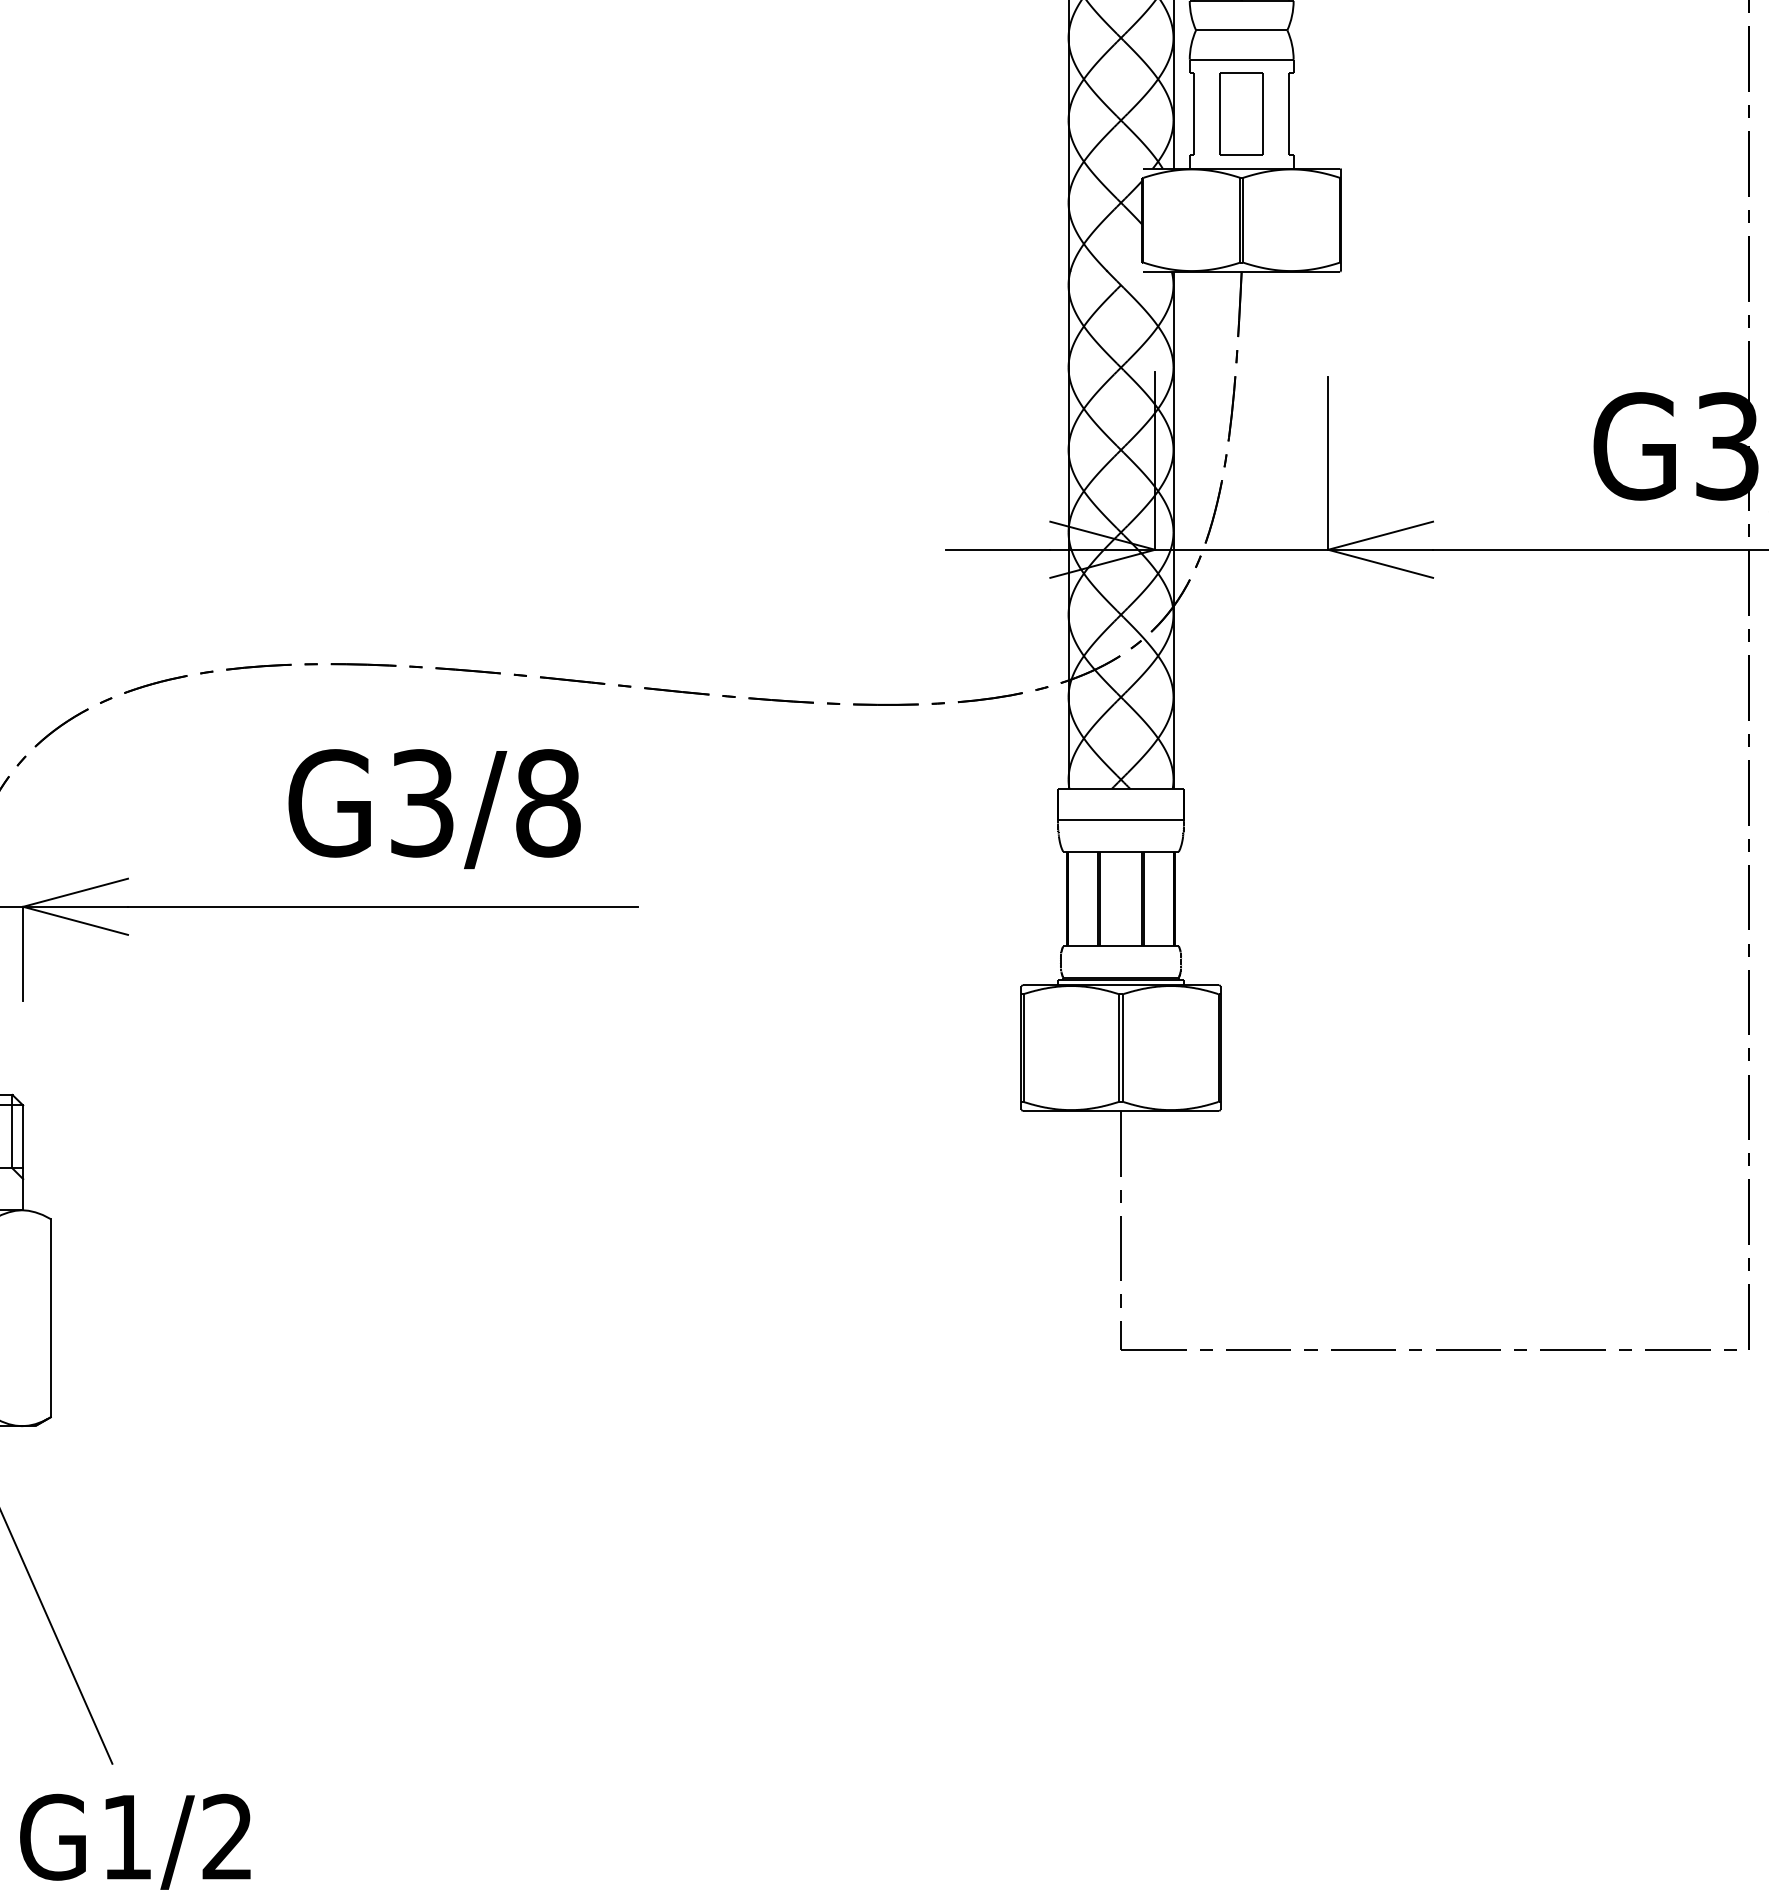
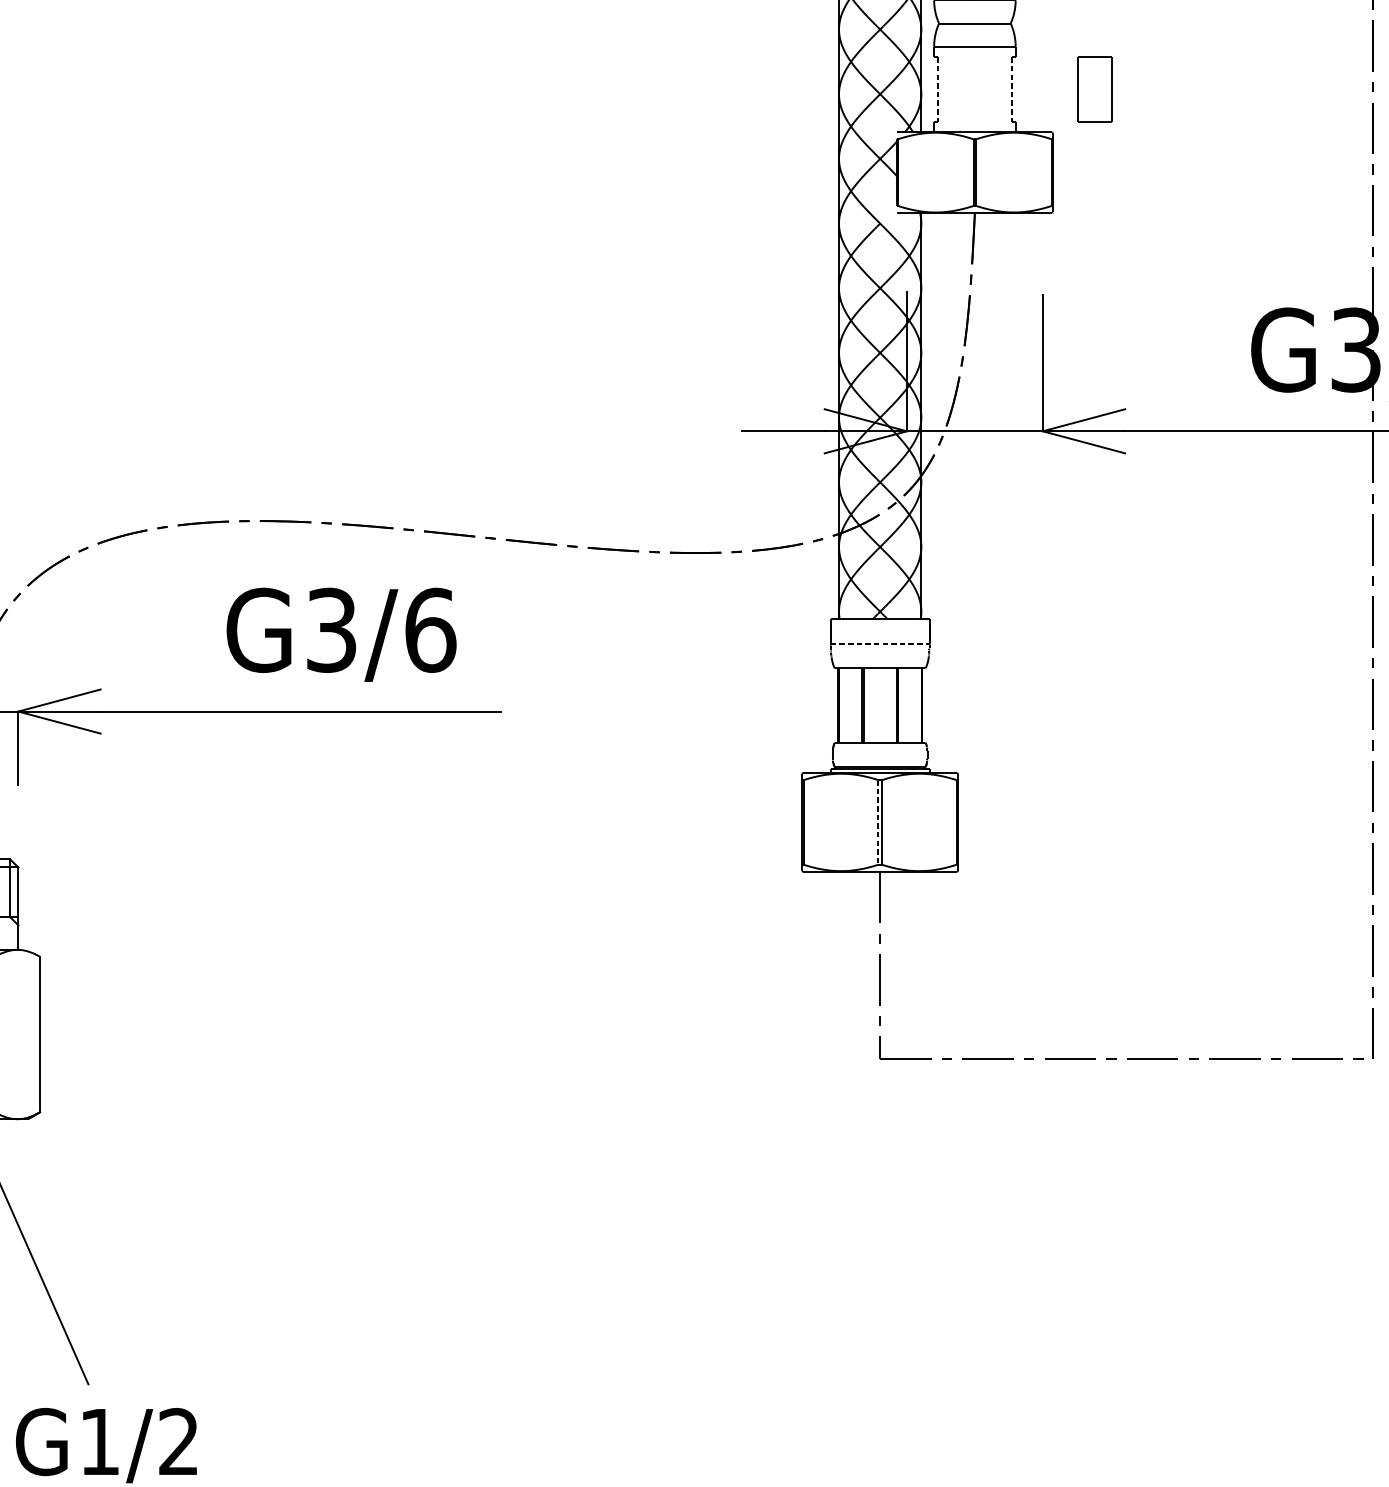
part: (1241, 113) -> (1094, 88), moved
line: (1194, 114) -> (937, 89), solid -> dashed
line: (1288, 114) -> (1011, 89), solid -> dashed
text: (548, 803) -> (430, 630), G3/8 -> G3/6
line: (1121, 820) -> (880, 643), solid -> dashed
line: (1118, 1048) -> (878, 822), solid -> dashed

